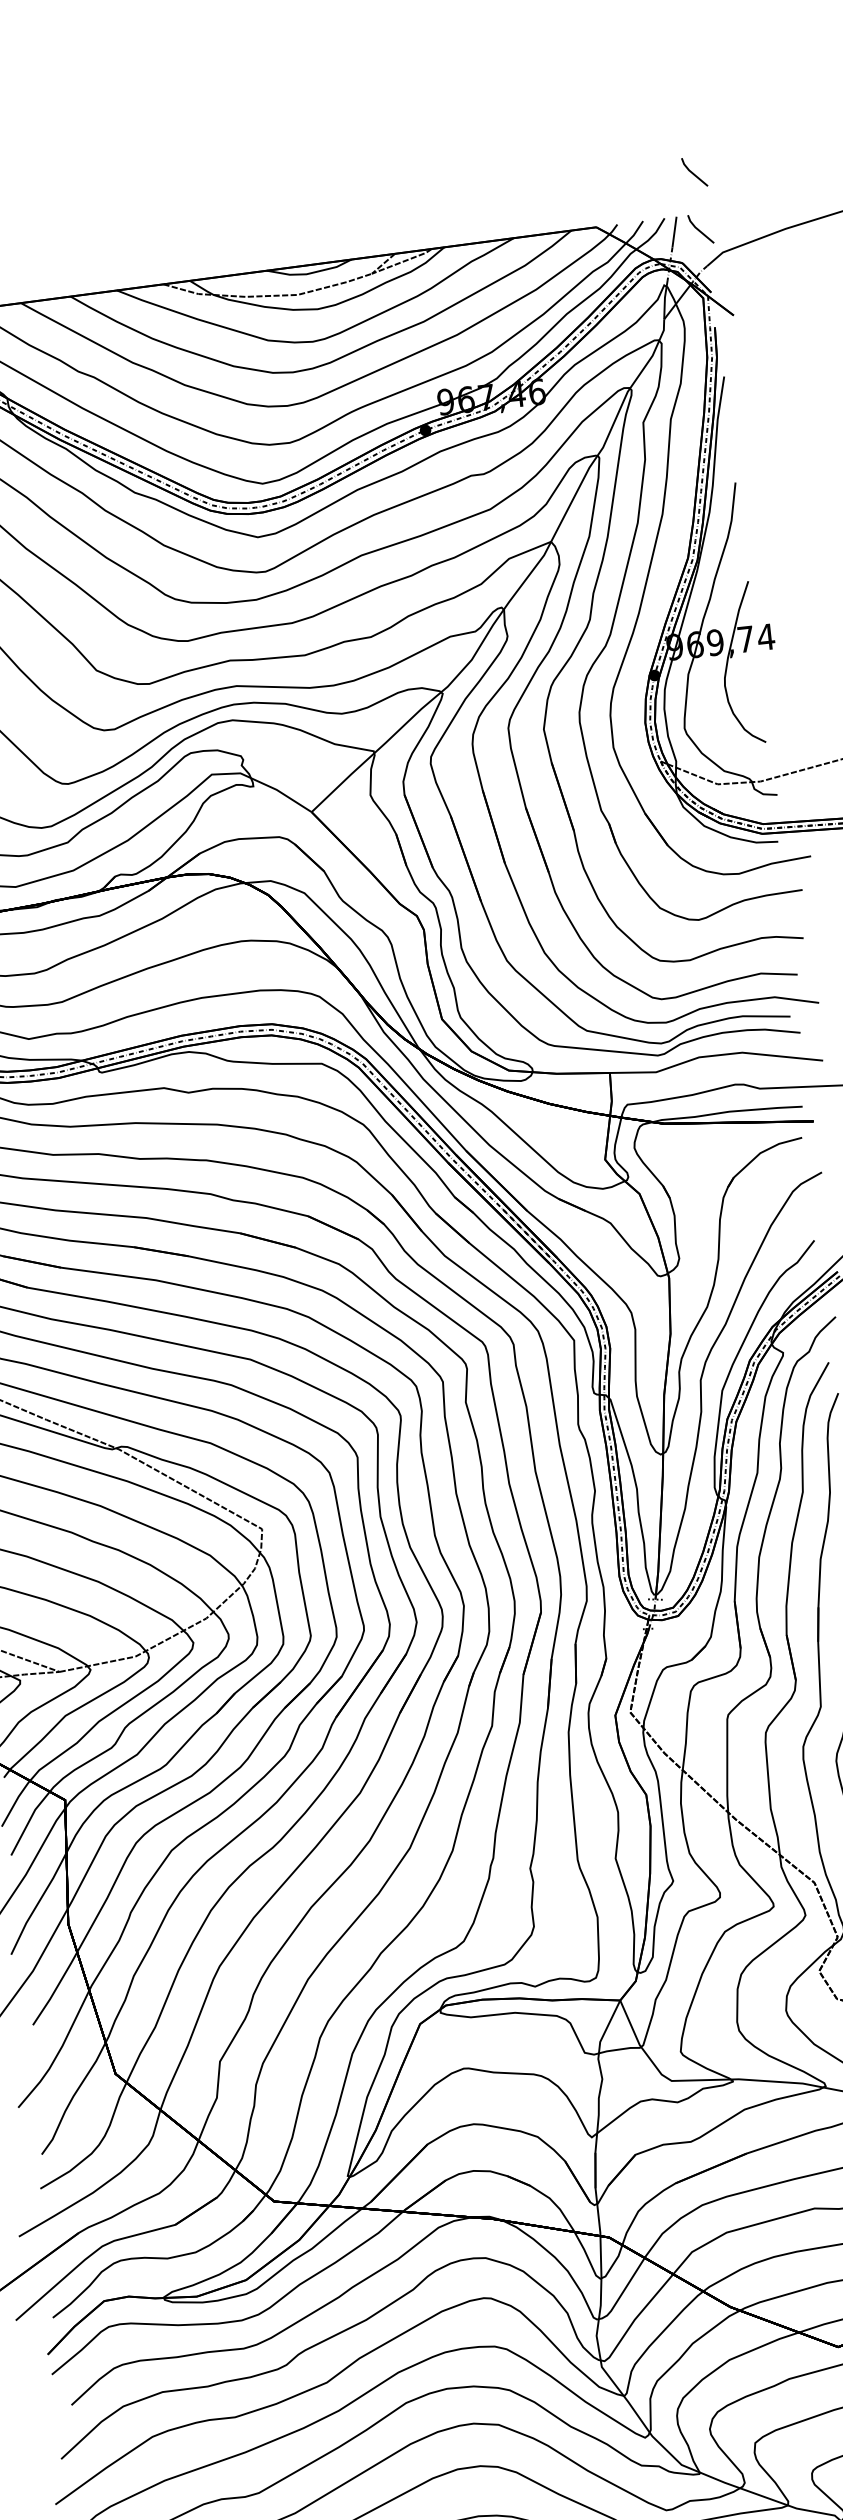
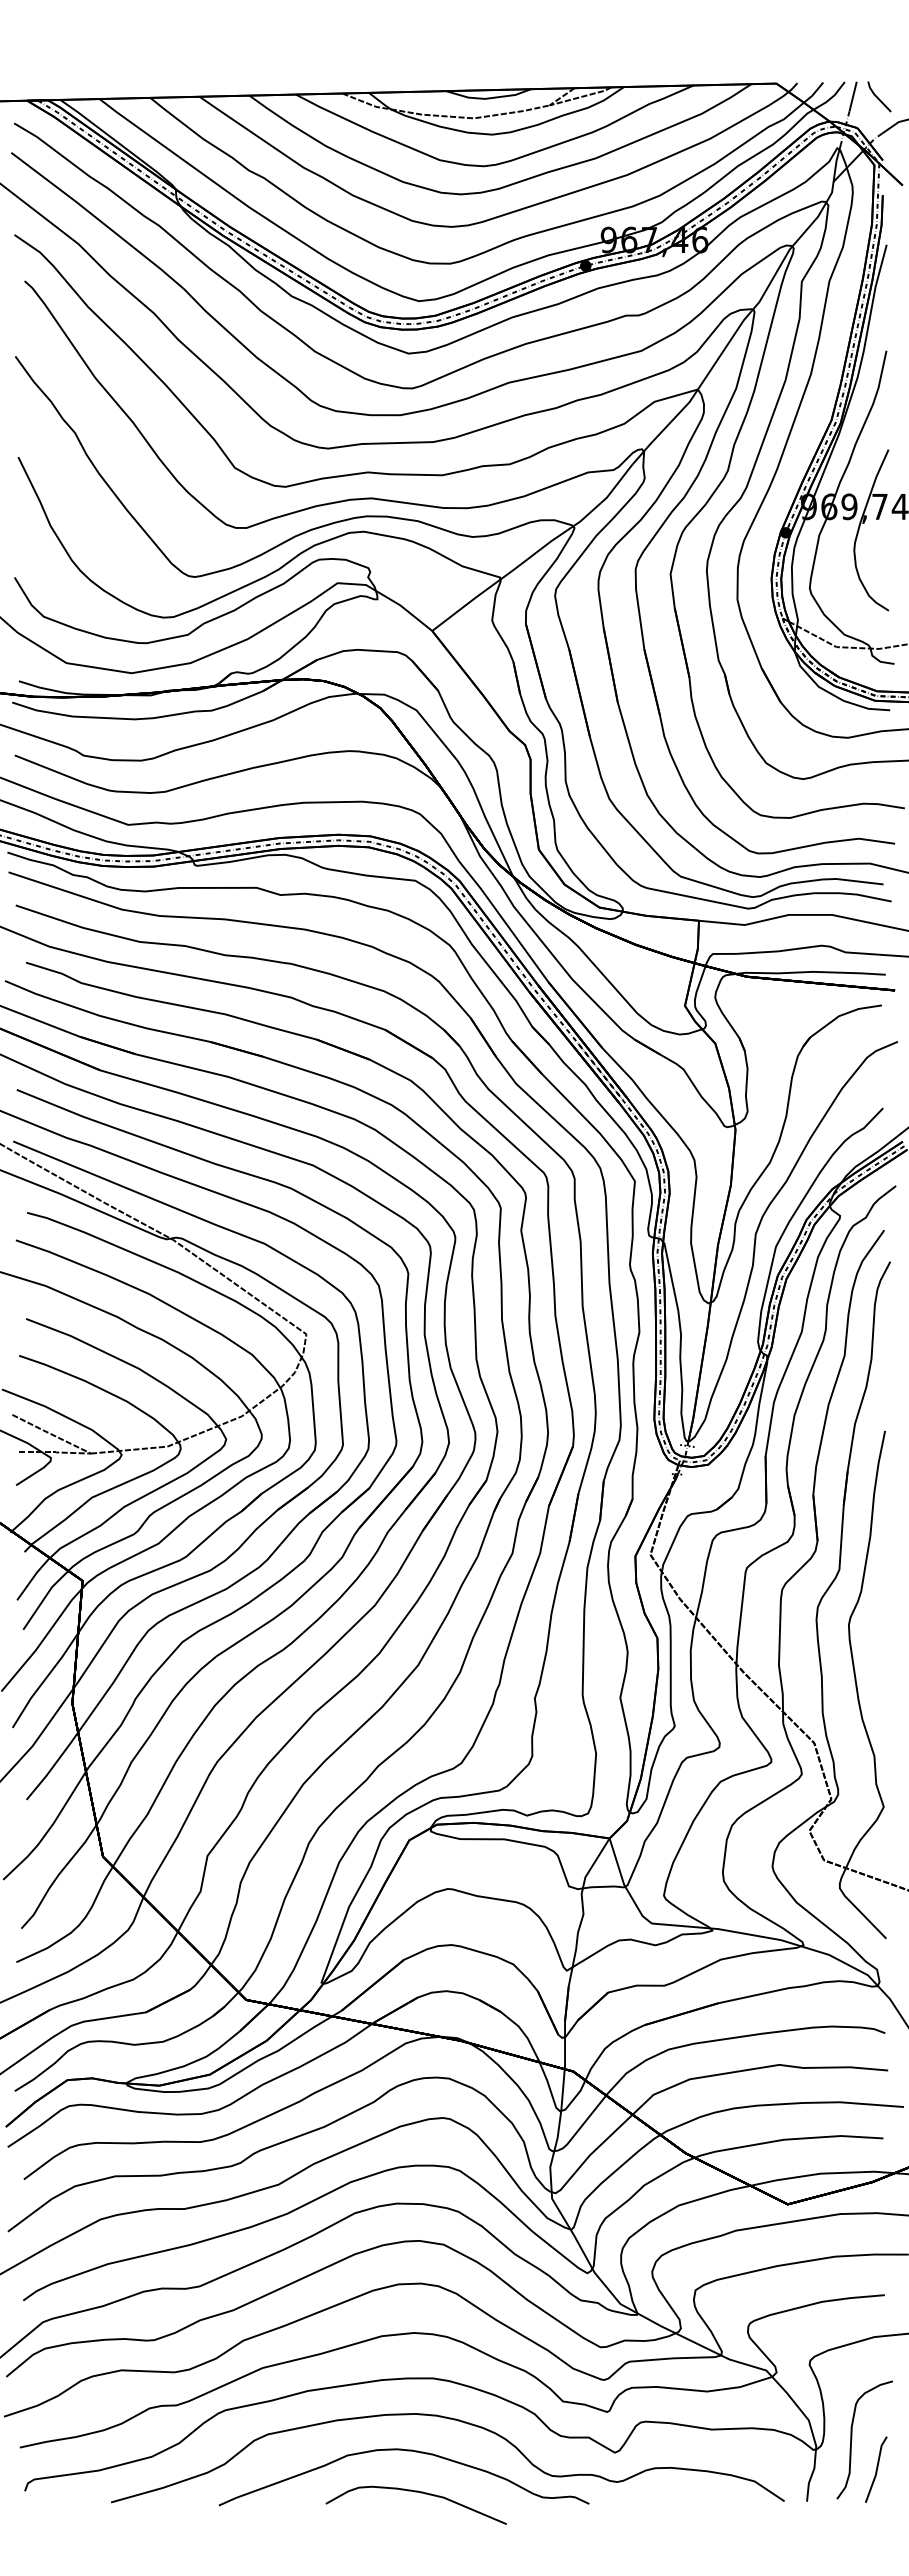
line: (693, 173) -> (878, 40), removed

